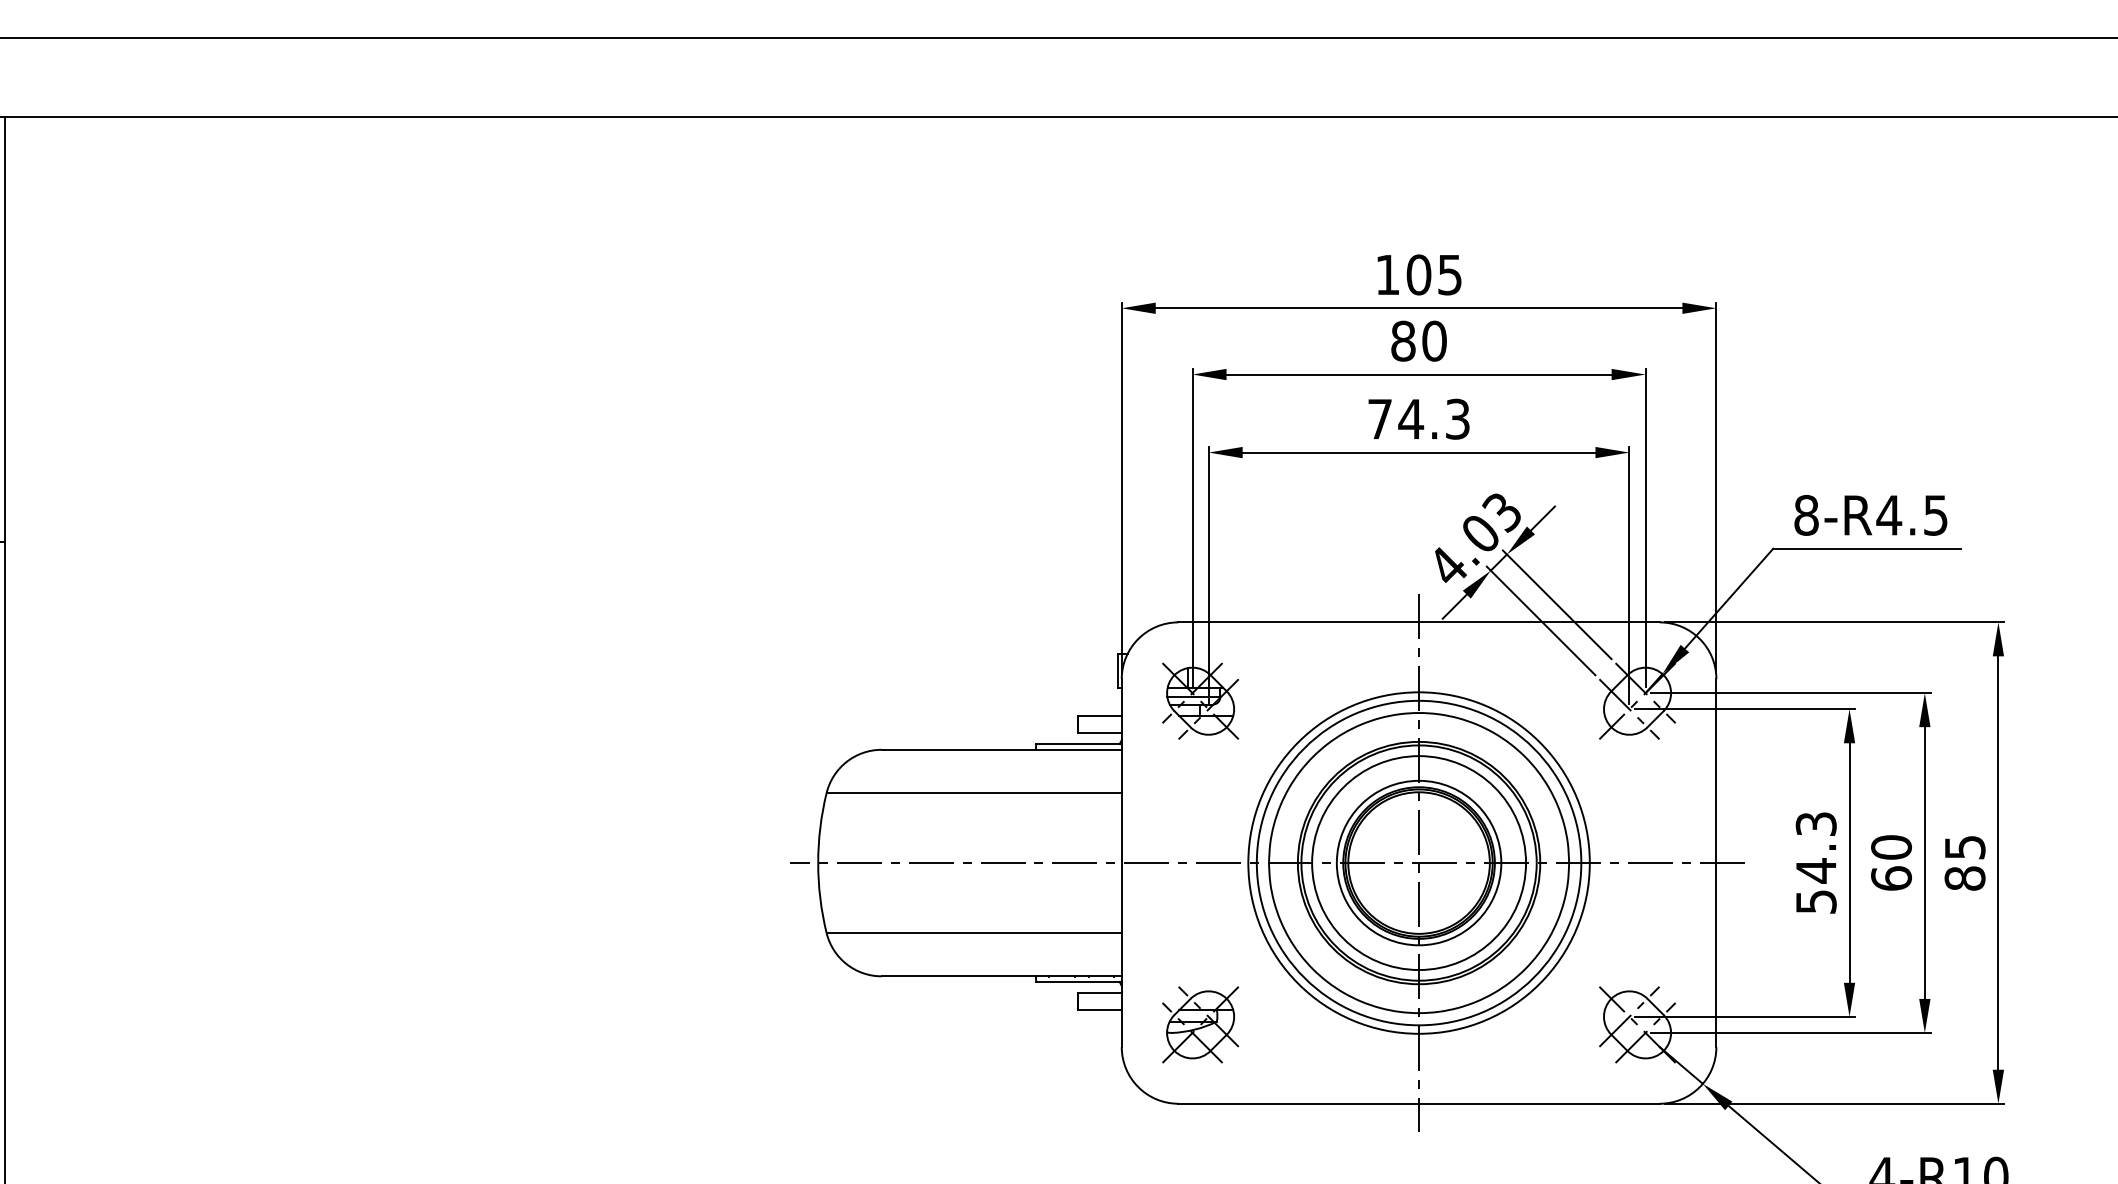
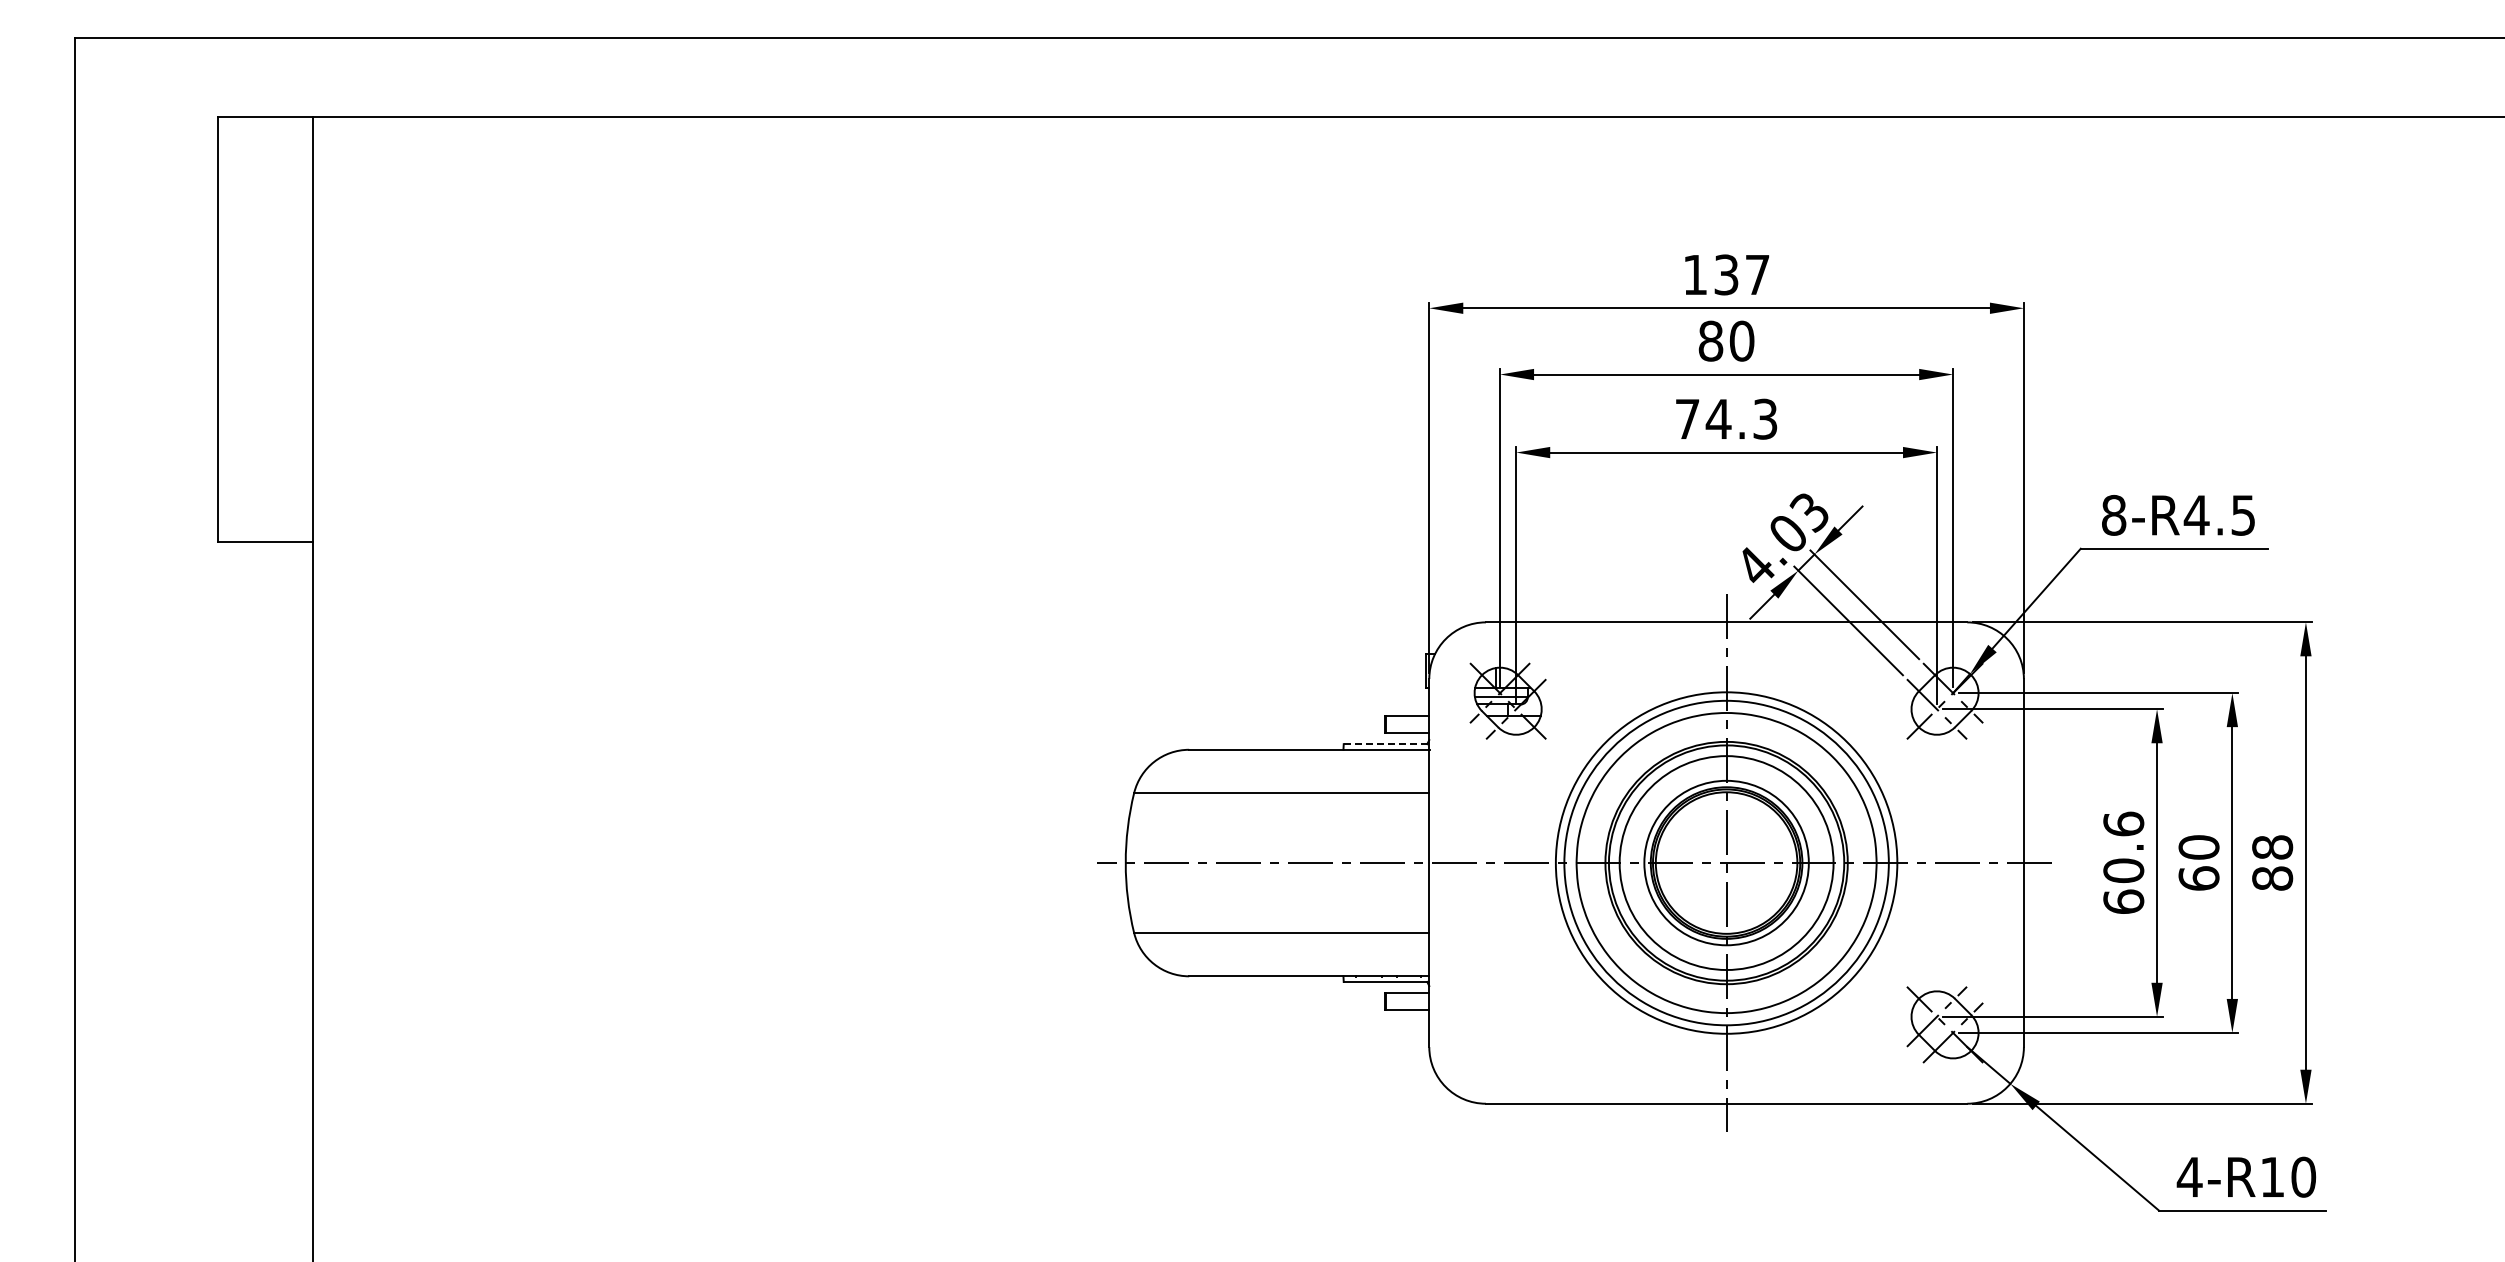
text: (1433, 274) -> (1741, 274), 105 -> 137
line: (1078, 744) -> (1386, 744), solid -> dashed
text: (1964, 847) -> (2272, 847), 85 -> 88
text: (1815, 862) -> (2123, 862), 54.3 -> 60.6
part: (1199, 1024) -> (1507, 1024), removed

